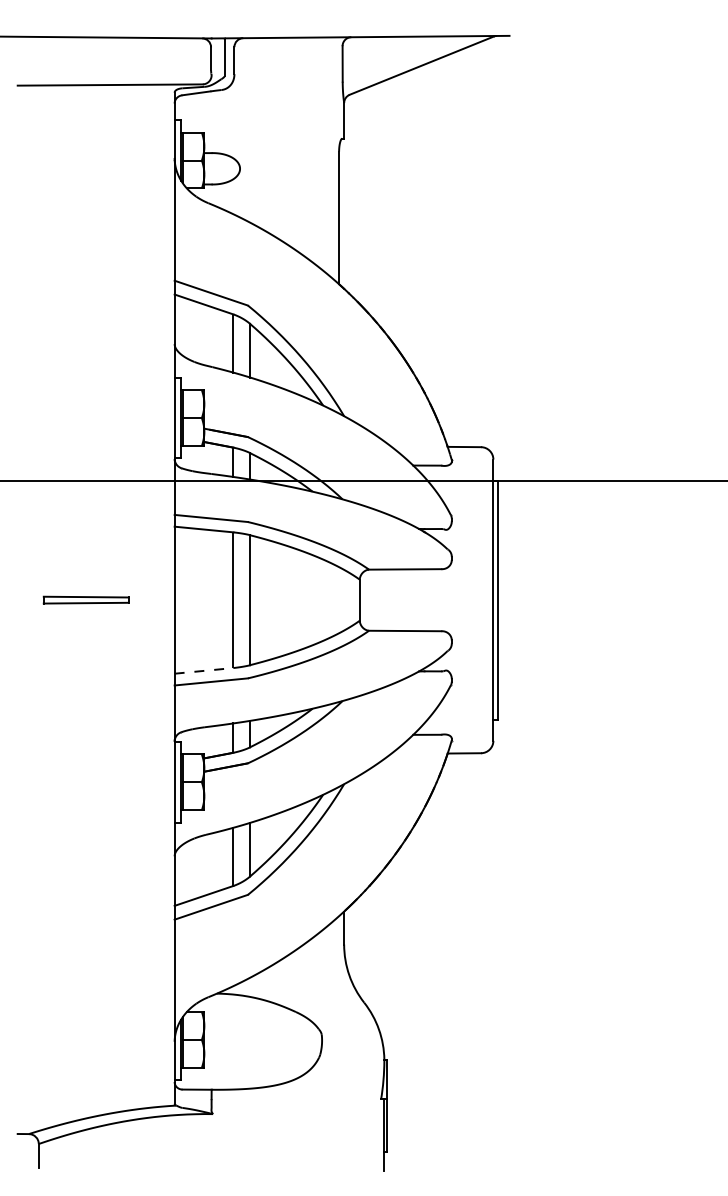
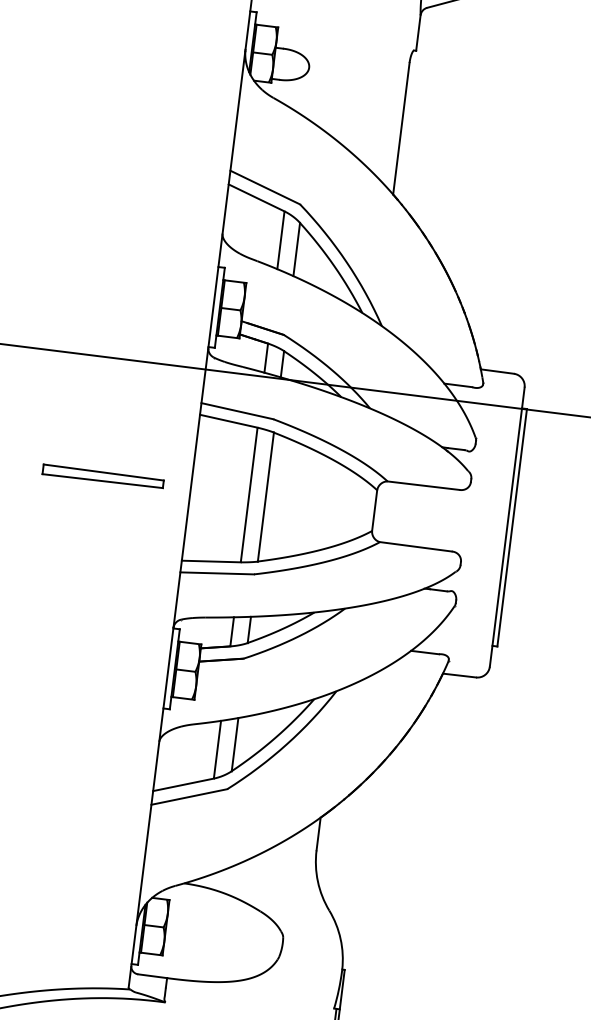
part: (85, 599) -> (102, 476), size x1.43
line: (204, 670) -> (211, 561), dashed -> solid

